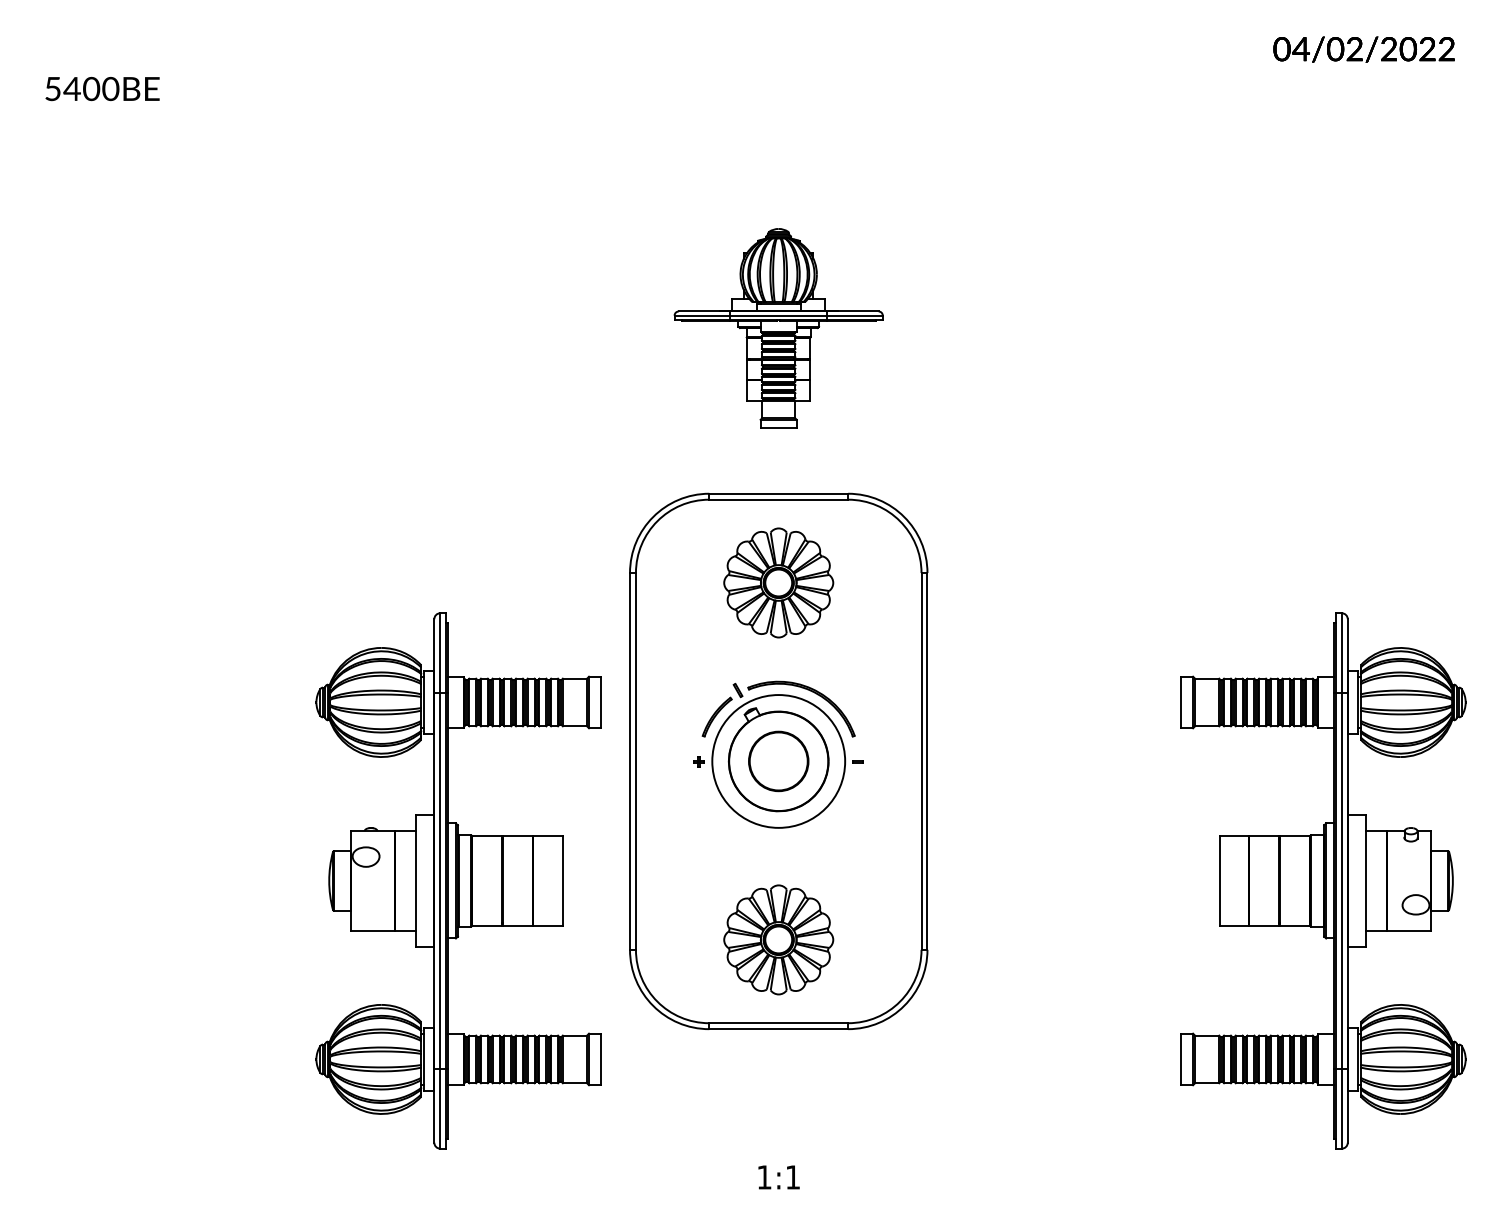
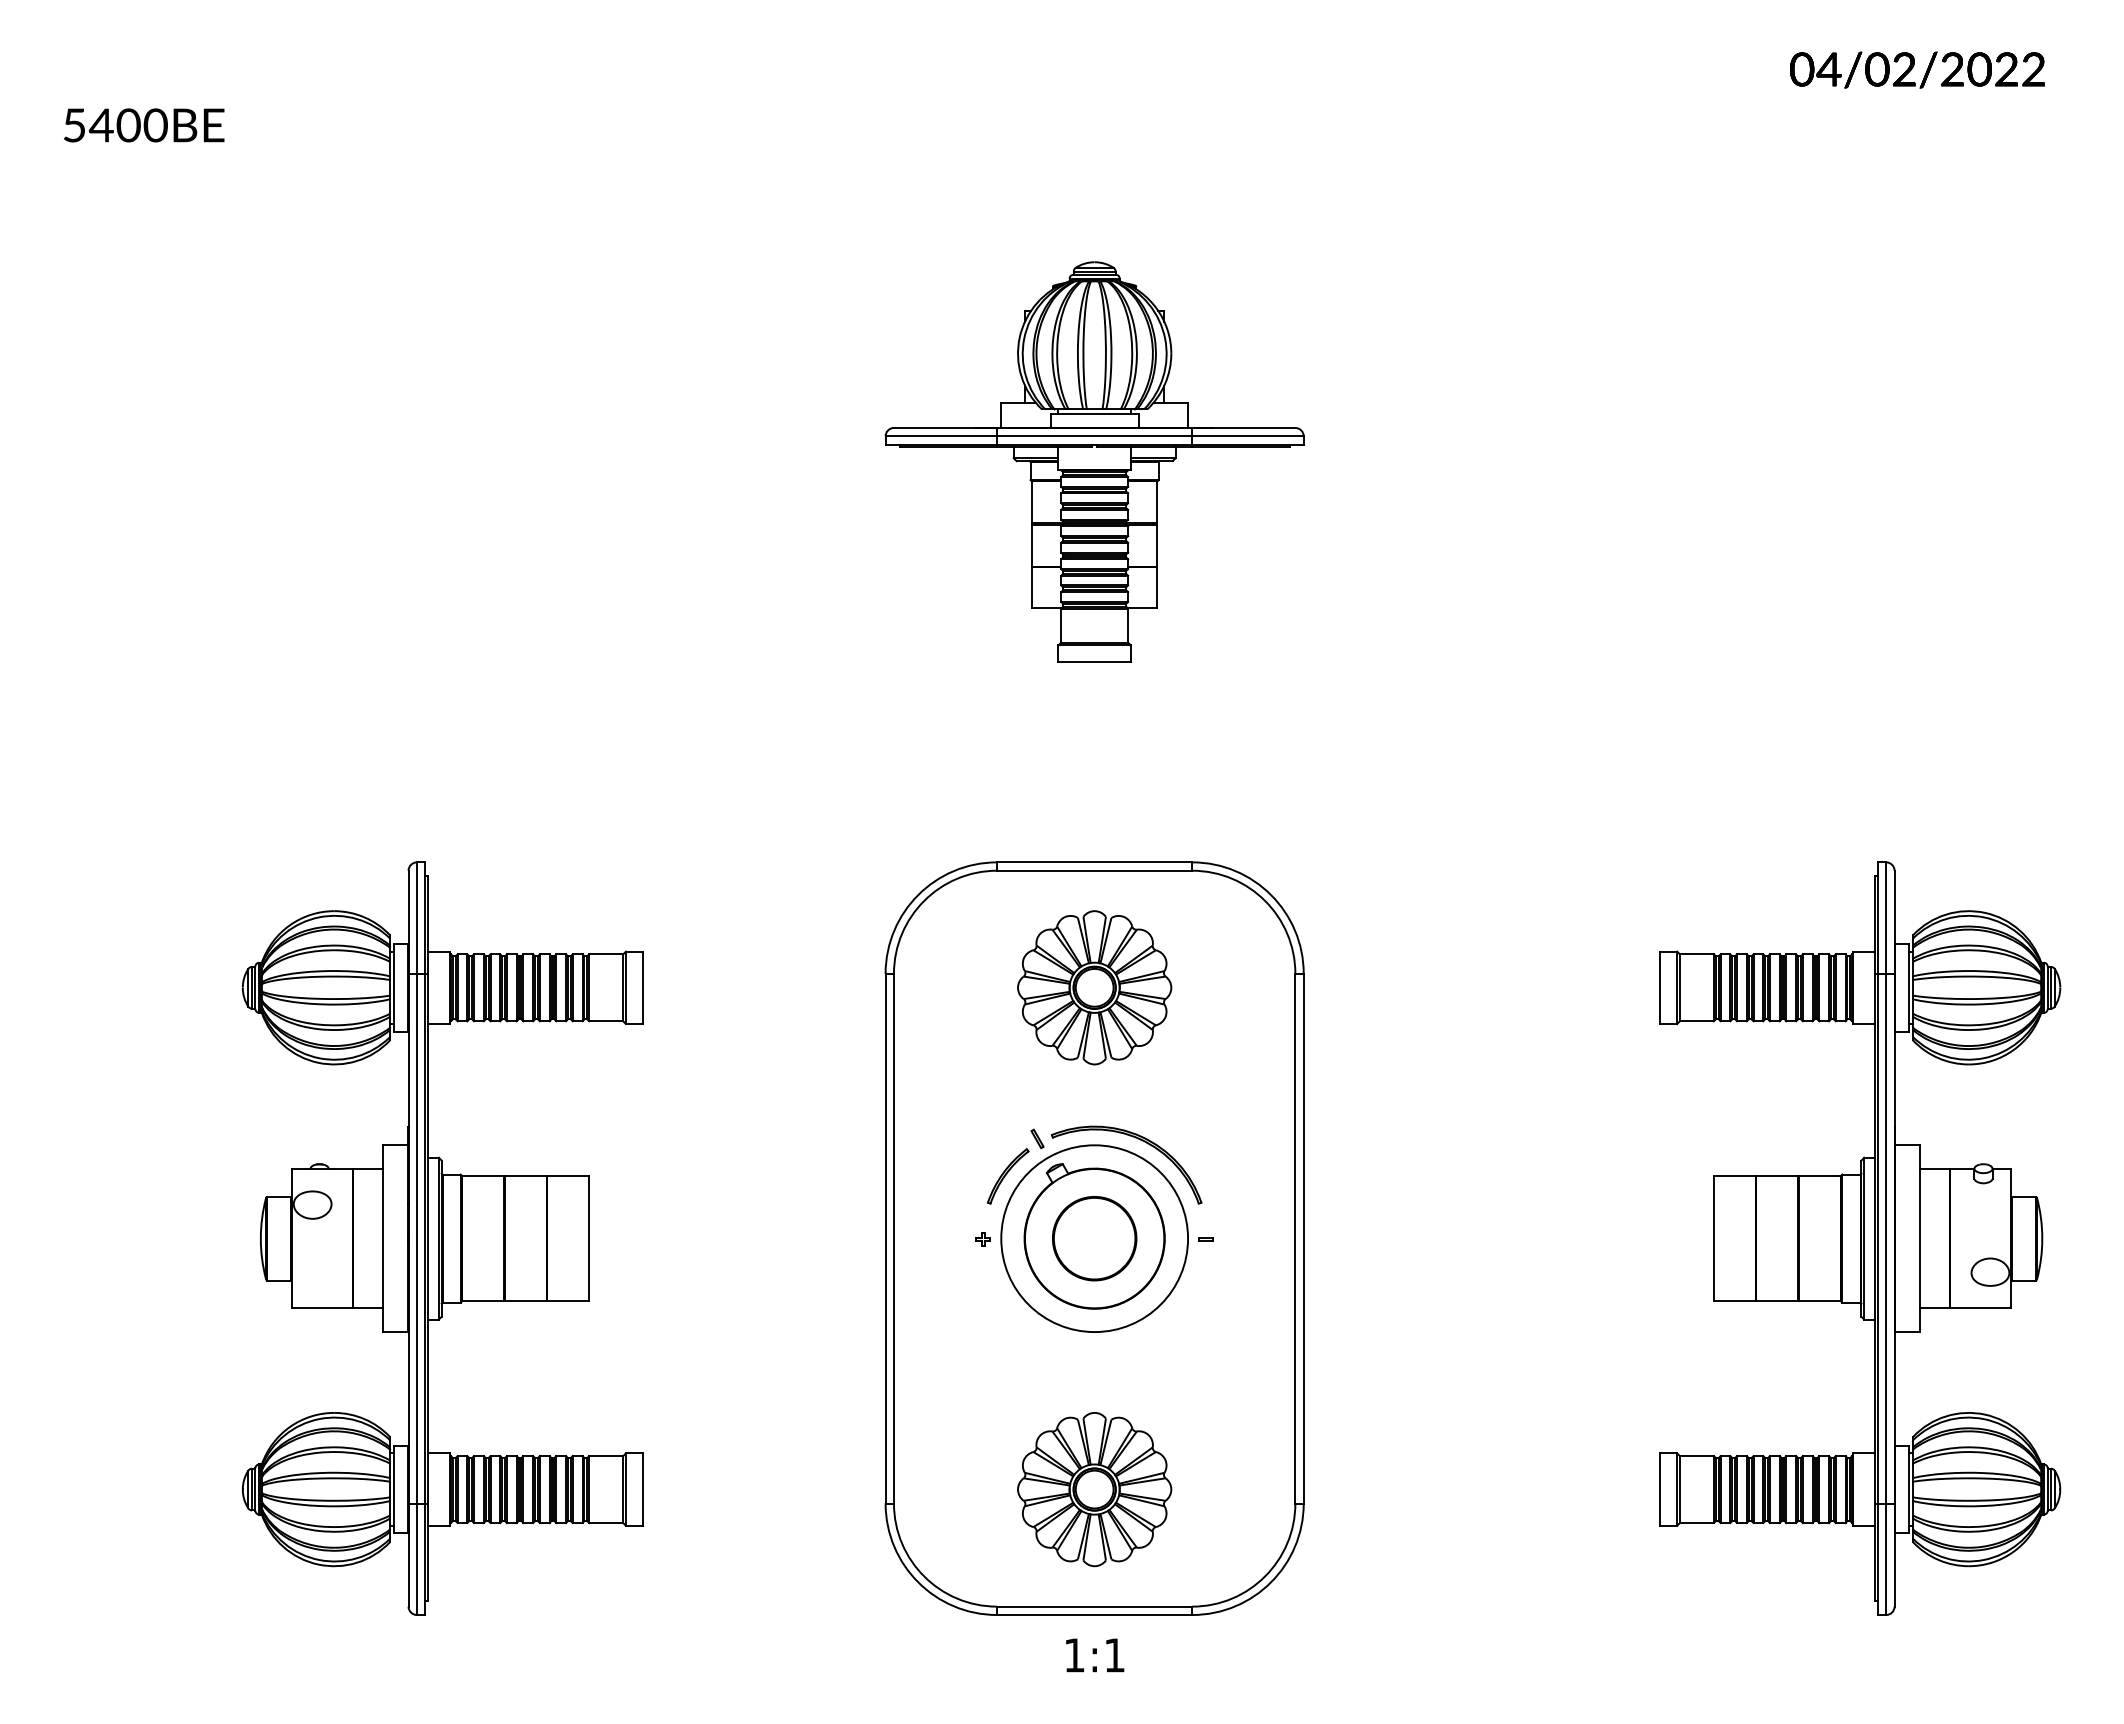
part: (778, 328) -> (1094, 461), size x1.43
part: (778, 761) -> (1094, 1238), moved
part: (458, 880) -> (442, 1238), moved

